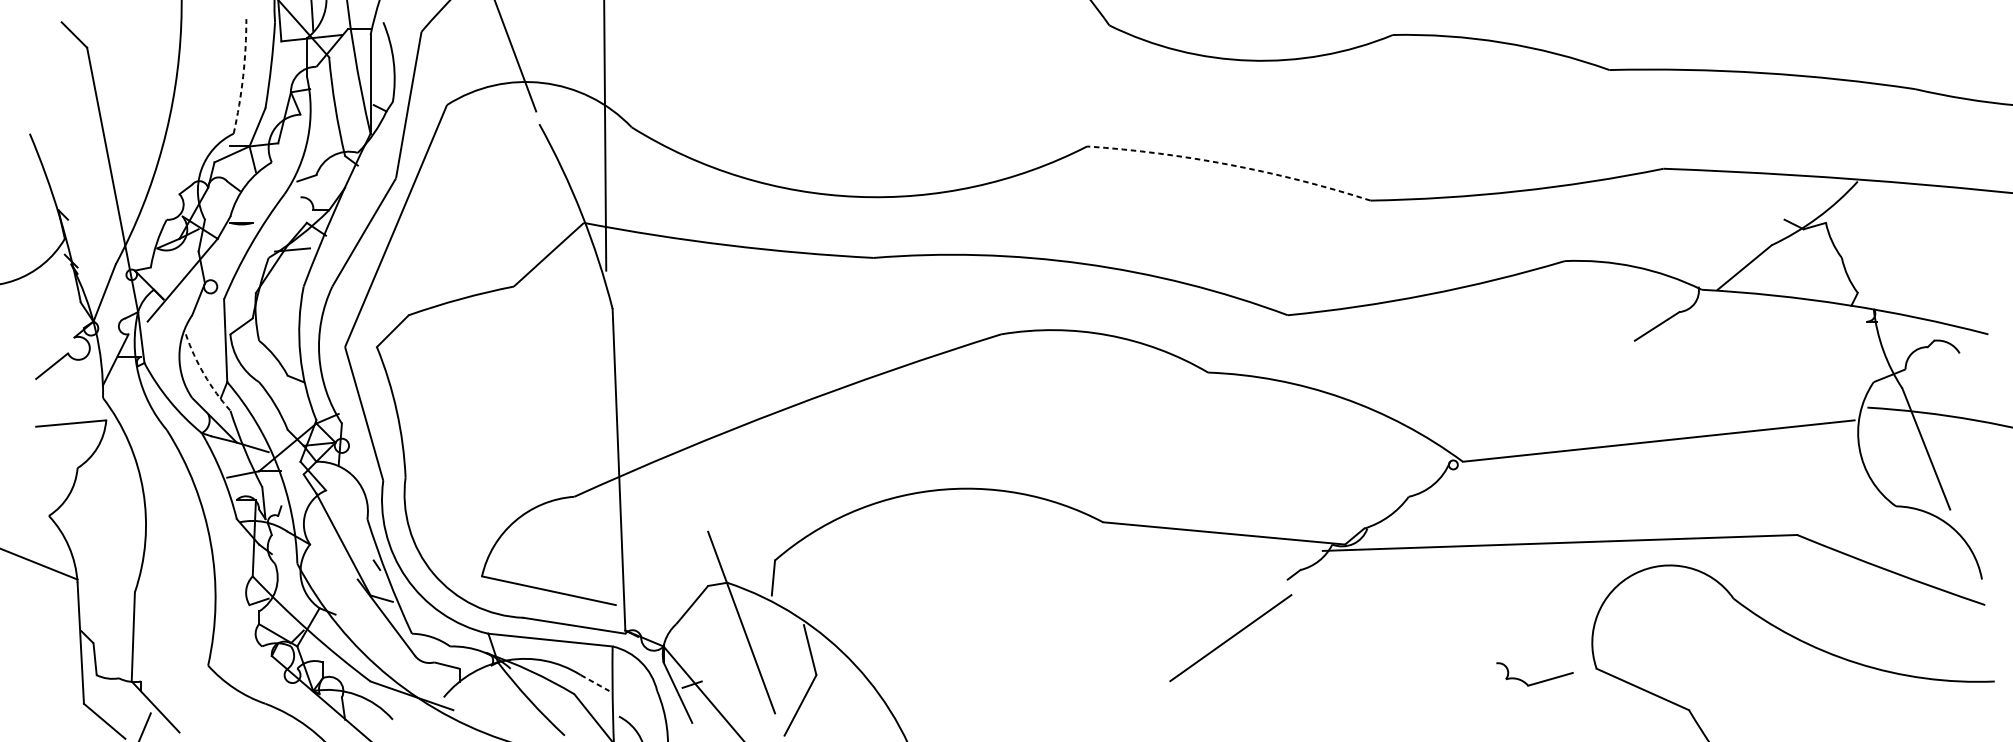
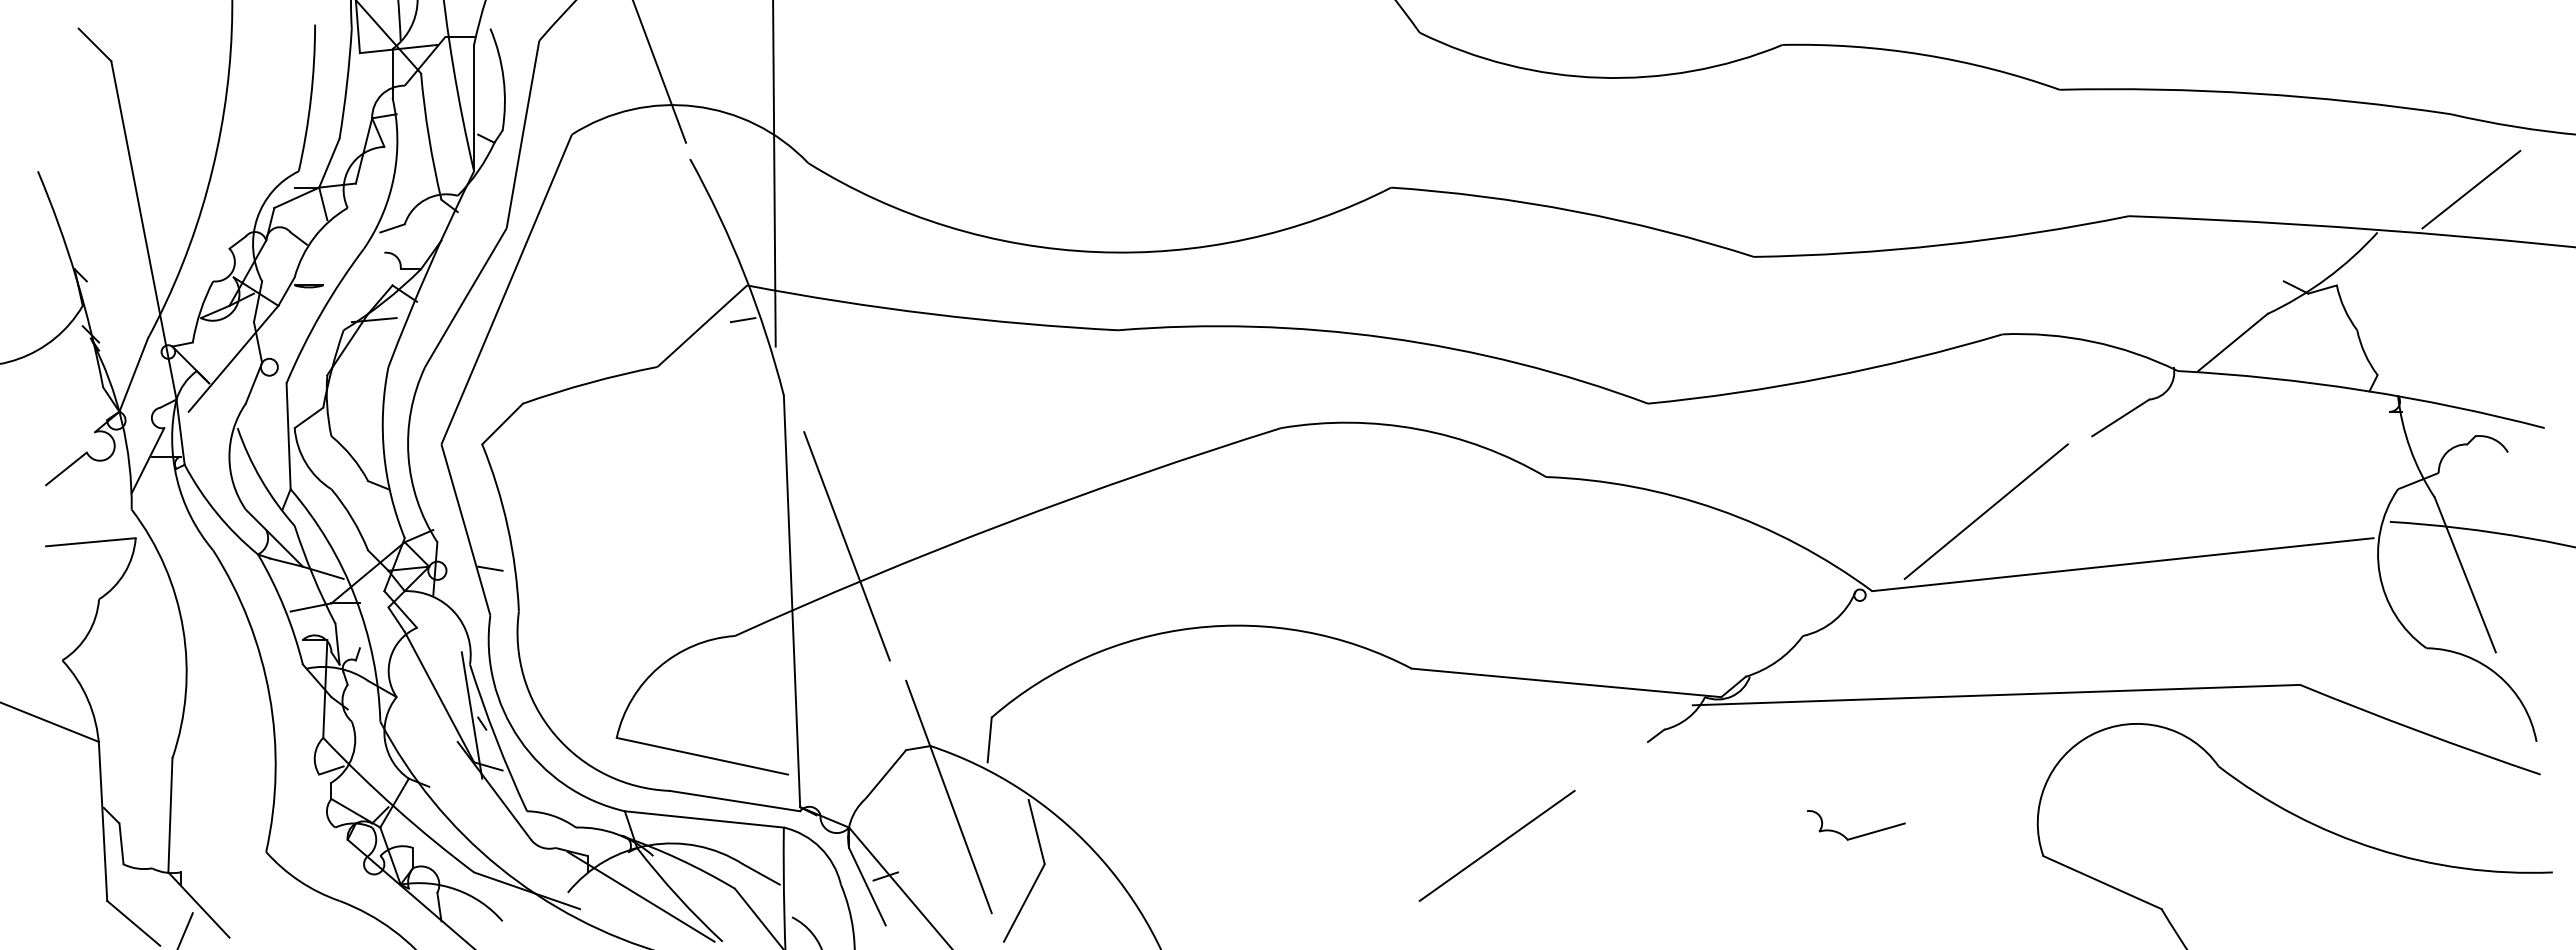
arc: (242, 76) -> (310, 98), dashed -> solid
line: (1931, 147) -> (2471, 189), added
arc: (1230, 165) -> (1574, 211), dashed -> solid
line: (580, 250) -> (742, 320), added
arc: (204, 374) -> (261, 479), dashed -> solid
line: (1551, 399) -> (1985, 511), added
line: (661, 426) -> (846, 546), added
line: (383, 444) -> (490, 568), added
line: (368, 558) -> (471, 715), added
line: (1230, 637) -> (1496, 845), moved
part: (1536, 682) -> (1858, 835), moved
line: (595, 683) -> (761, 874), dashed -> solid
line: (500, 700) -> (640, 896), added

